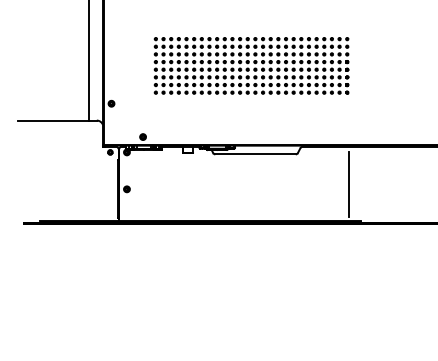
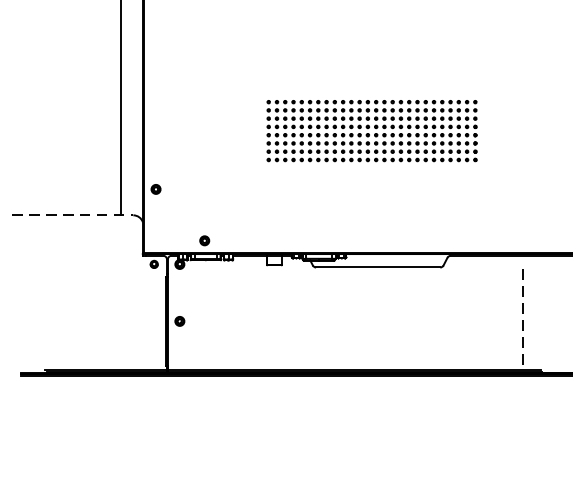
part: (251, 65) -> (371, 130), size x0.7
line: (57, 120) -> (72, 215), solid -> dashed
line: (349, 184) -> (523, 313), solid -> dashed

